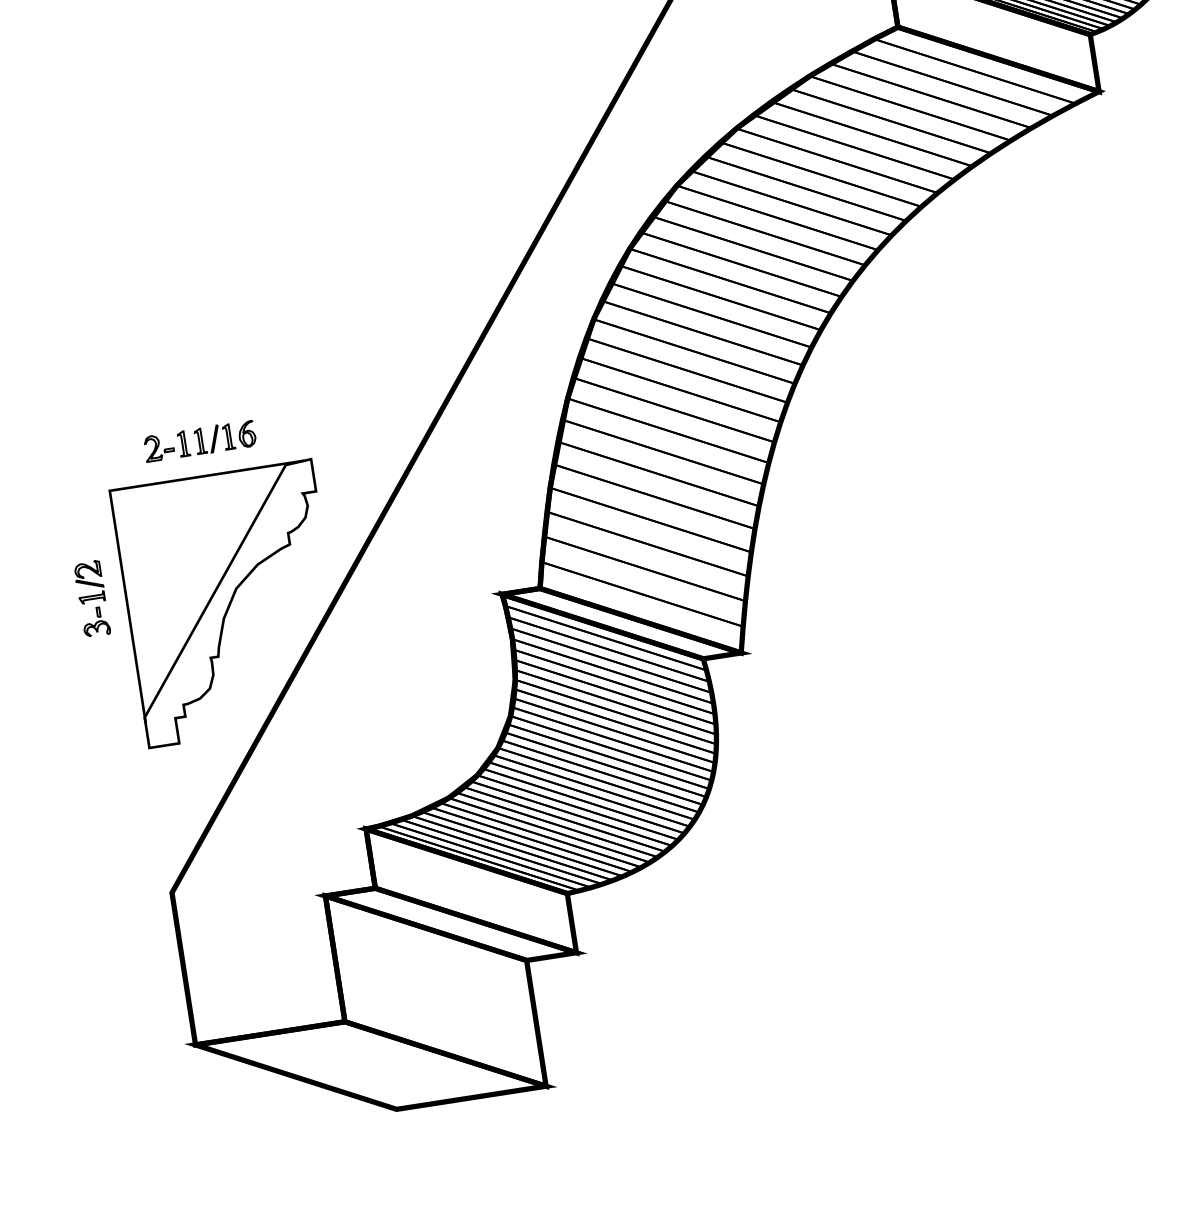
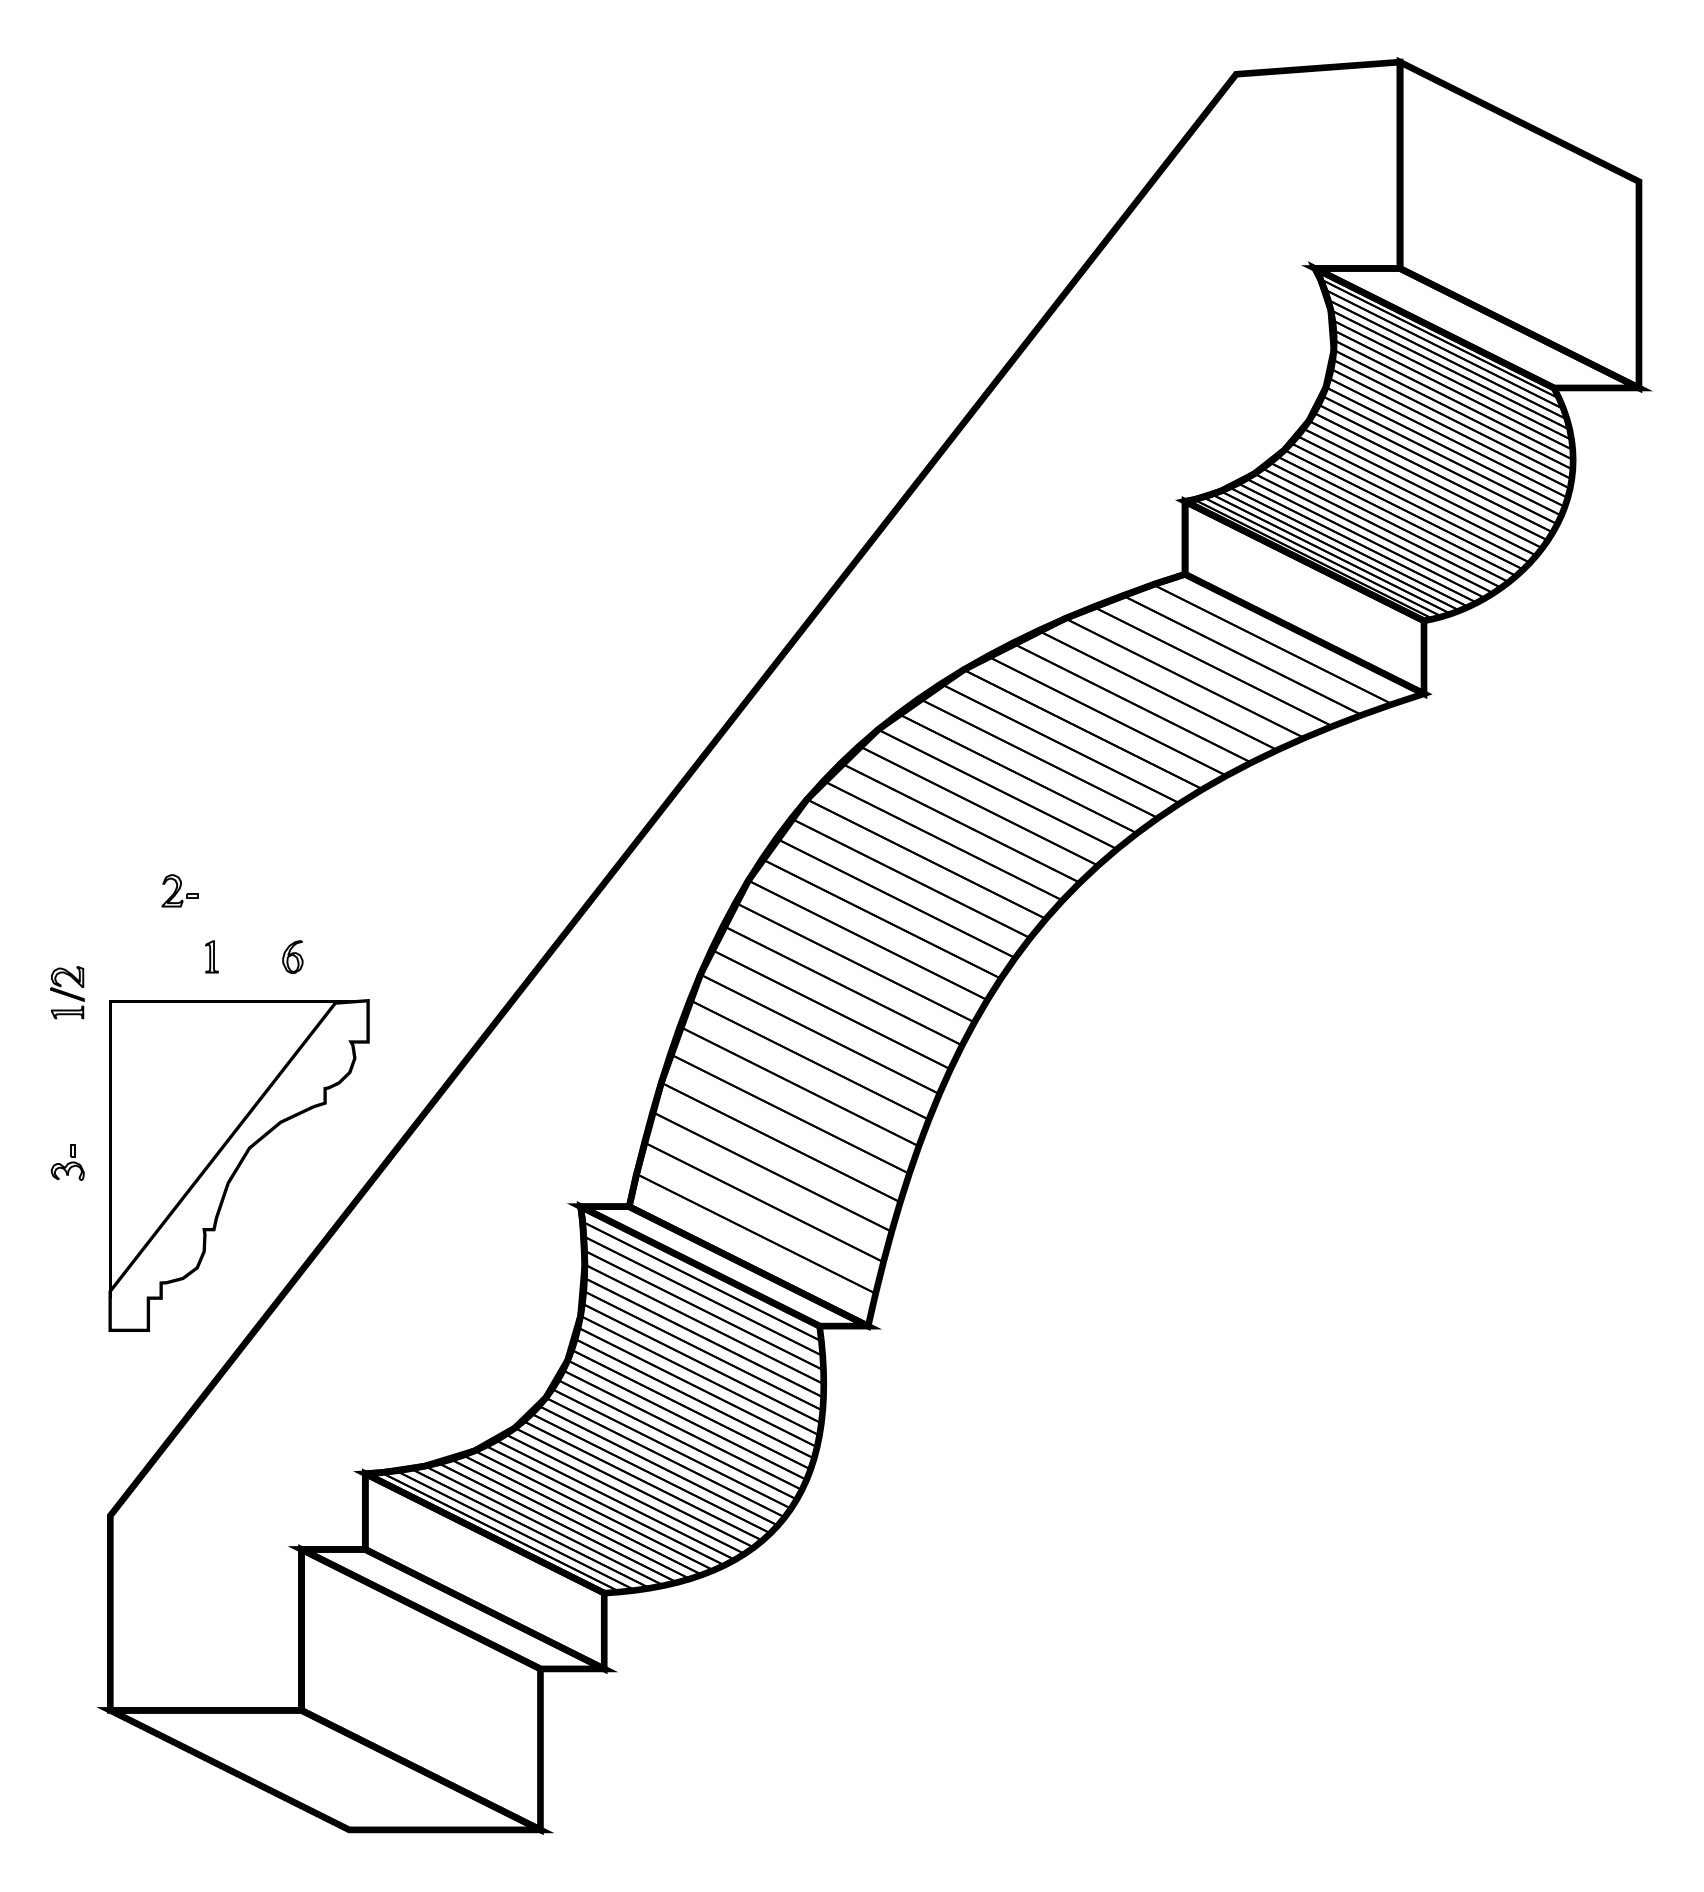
part: (214, 438) -> (251, 956), removed
part: (158, 447) -> (179, 890), moved
part: (89, 582) -> (67, 992), moved

